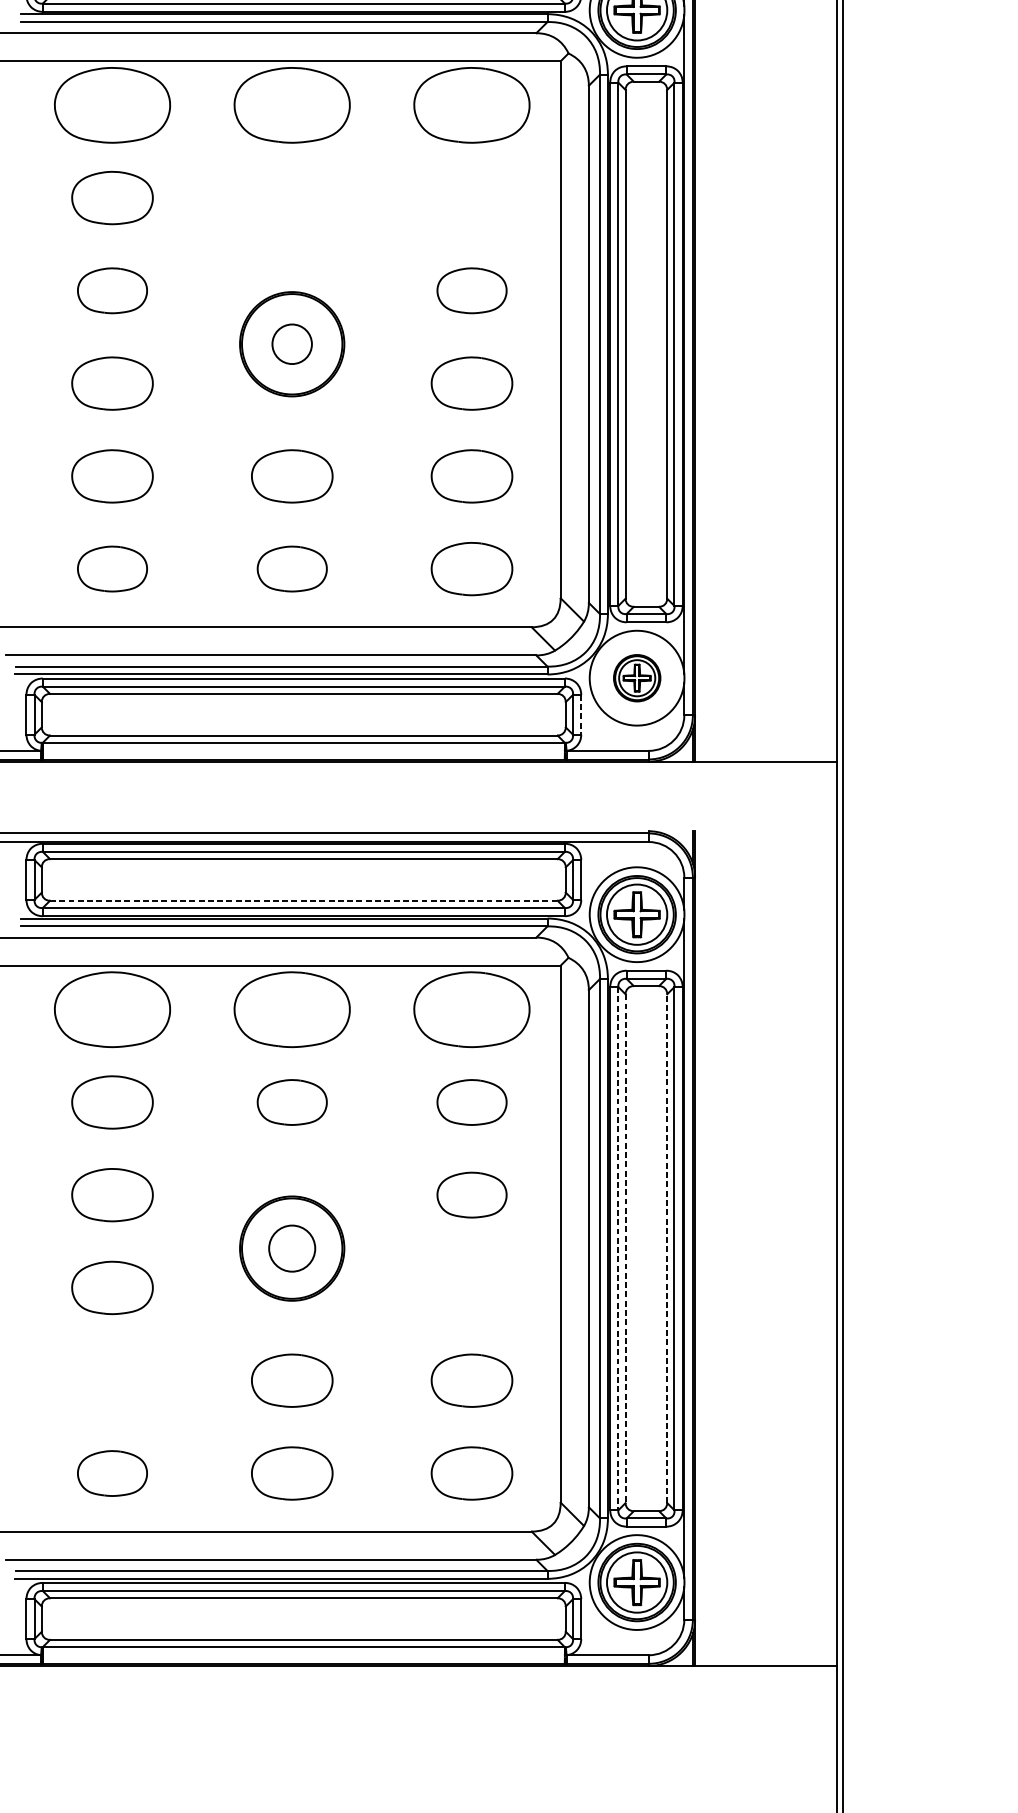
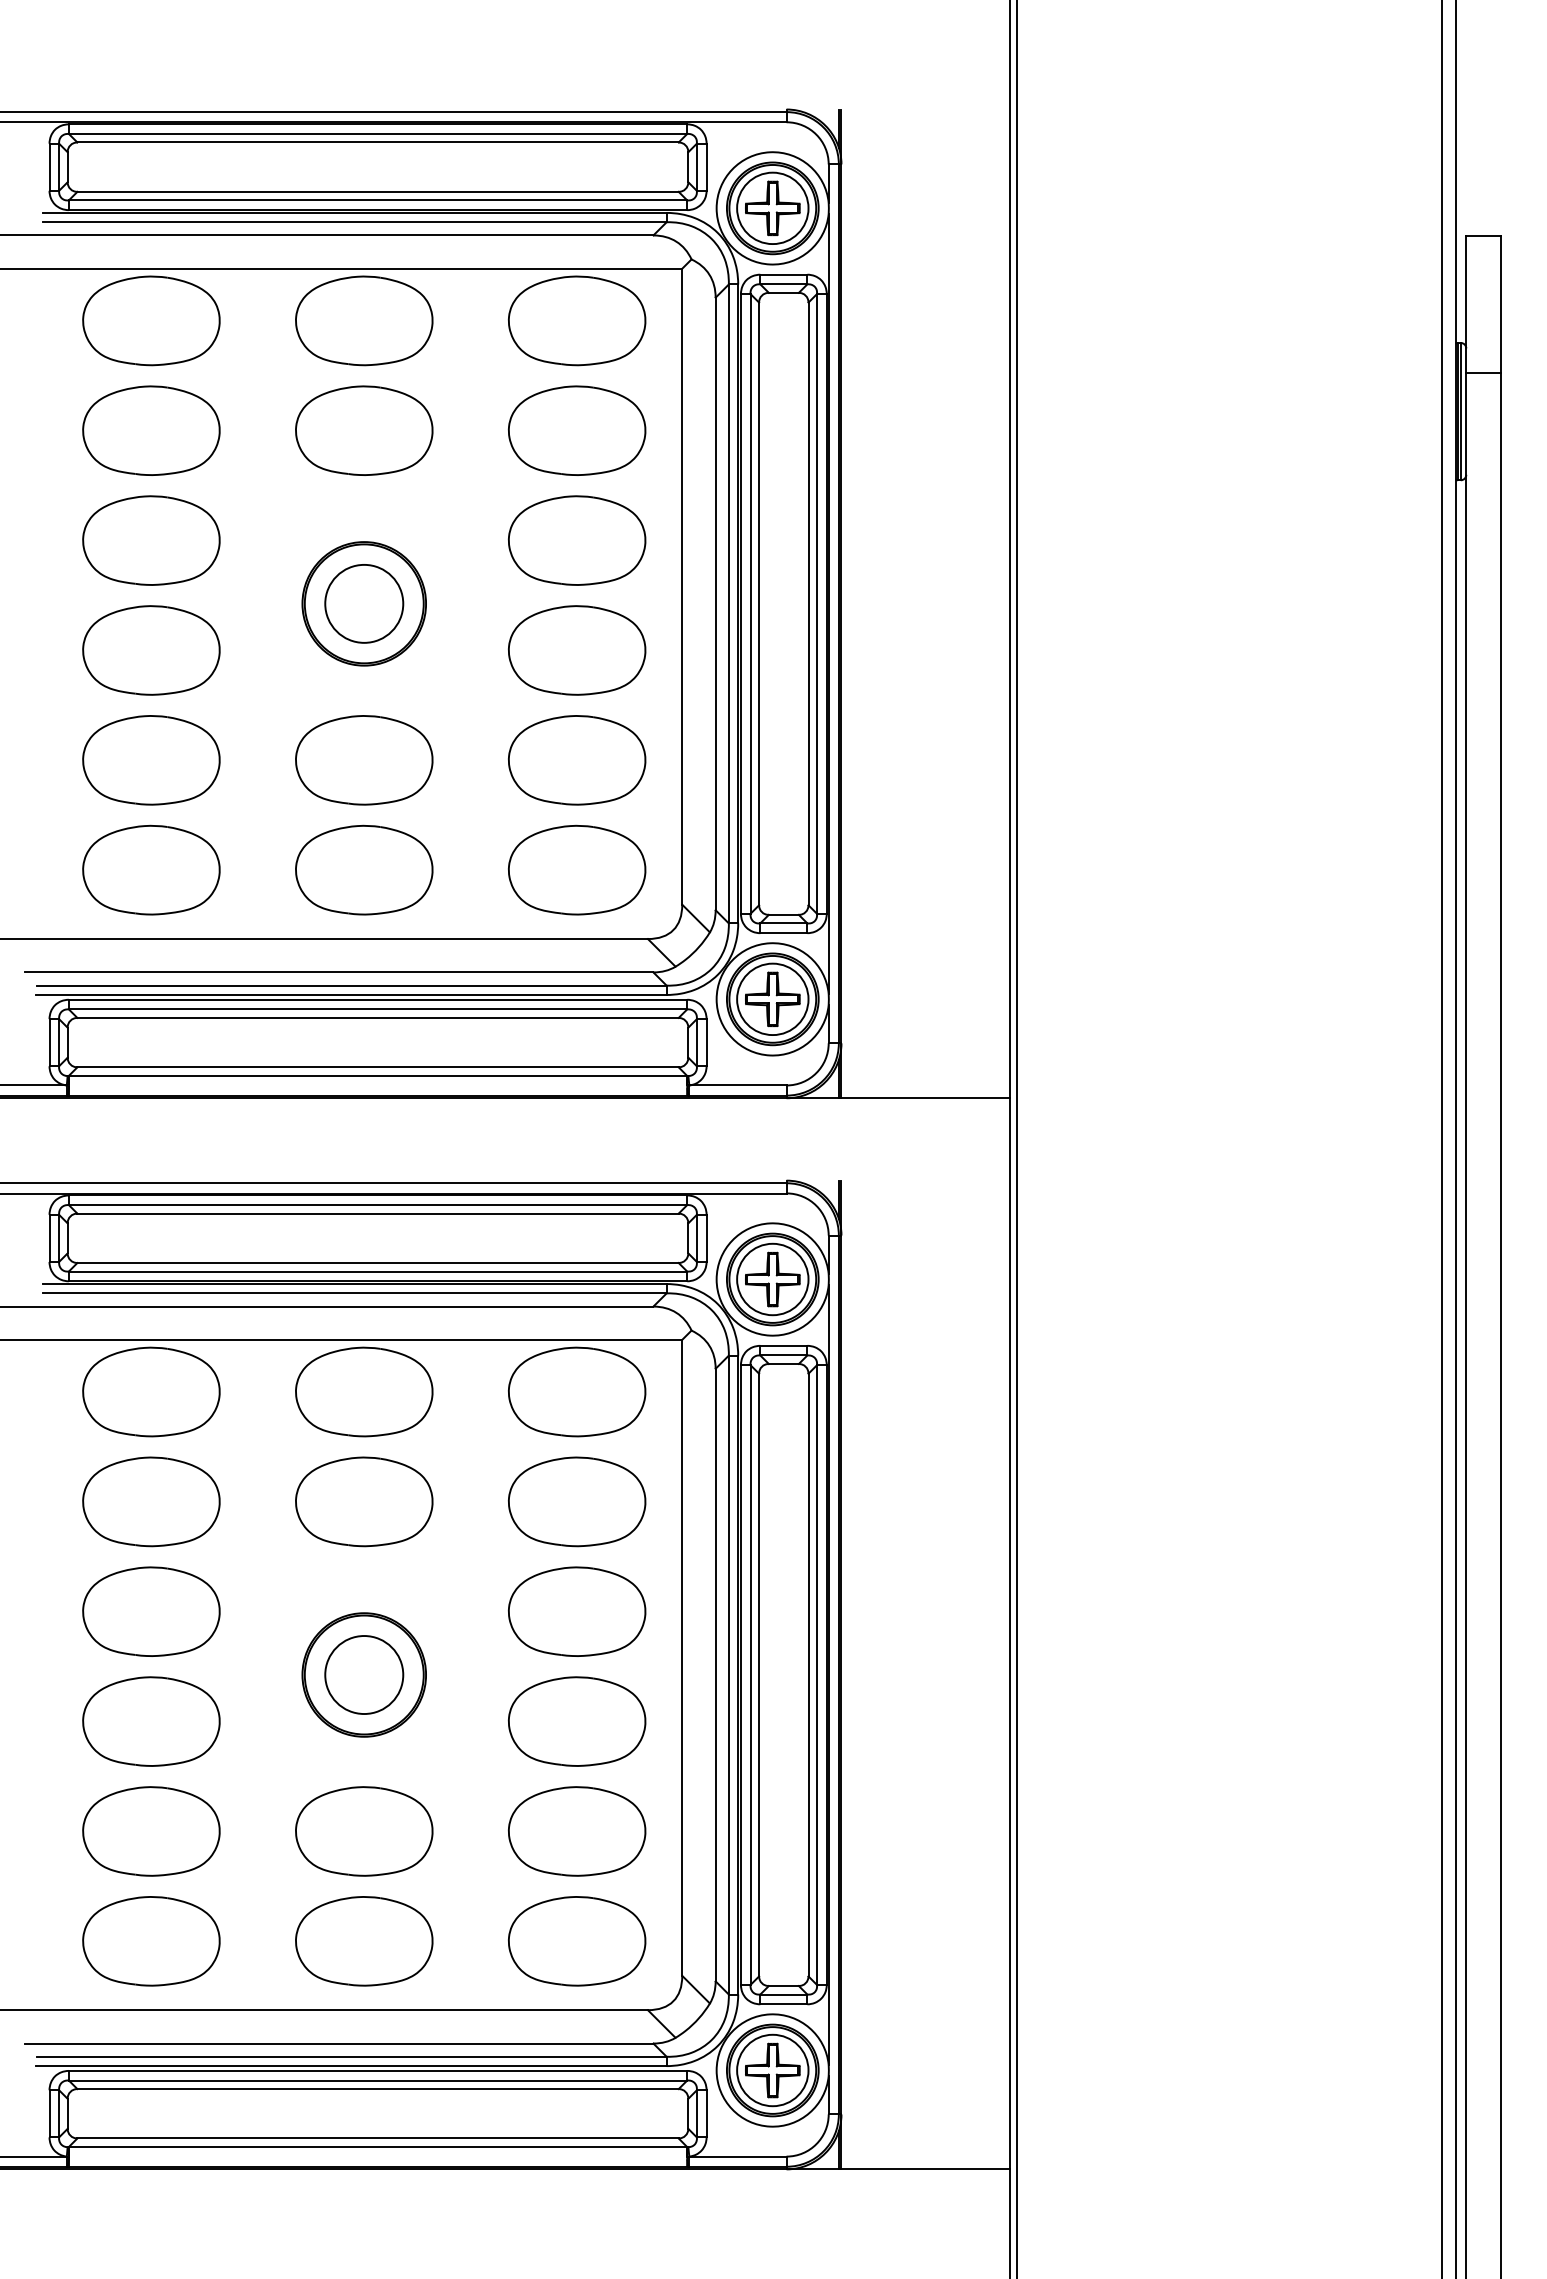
part: (112, 197) -> (151, 430), size x1.43
part: (292, 197) -> (364, 430), added
part: (472, 197) -> (577, 430), added
part: (112, 290) -> (151, 540), size x1.67
part: (472, 290) -> (577, 540), size x1.67
circle: (292, 343) -> (364, 603), size x1.67
part: (112, 383) -> (151, 650), size x1.43
part: (472, 383) -> (577, 650), size x1.43
part: (112, 476) -> (151, 760), size x1.43
part: (292, 476) -> (364, 760), size x1.43
part: (472, 476) -> (577, 760), size x1.43
part: (112, 568) -> (151, 869), size x1.67
part: (292, 568) -> (364, 869), size x1.67
part: (472, 568) -> (577, 869), size x1.43
part: (636, 678) -> (772, 999), size x1.67
line: (581, 714) -> (706, 1042), dashed -> solid
line: (304, 901) -> (378, 1263), dashed -> solid
part: (112, 1102) -> (151, 1501), size x1.43
part: (292, 1102) -> (364, 1501), size x1.67
part: (472, 1102) -> (577, 1501), size x1.67
part: (112, 1195) -> (151, 1611), size x1.43
part: (472, 1195) -> (577, 1611), size x1.67
line: (667, 1248) -> (808, 1674), dashed -> solid
circle: (292, 1249) -> (364, 1675), size x1.43
line: (618, 1249) -> (750, 1675), dashed -> solid
line: (625, 1249) -> (759, 1675), dashed -> solid
part: (112, 1287) -> (151, 1721), size x1.43
part: (472, 1287) -> (577, 1721), added
part: (112, 1380) -> (151, 1831), added
part: (292, 1380) -> (364, 1831), size x1.43
part: (472, 1380) -> (577, 1831), size x1.43
part: (112, 1473) -> (151, 1941), size x1.67
part: (292, 1473) -> (364, 1941), size x1.43
part: (472, 1473) -> (577, 1941), size x1.43

